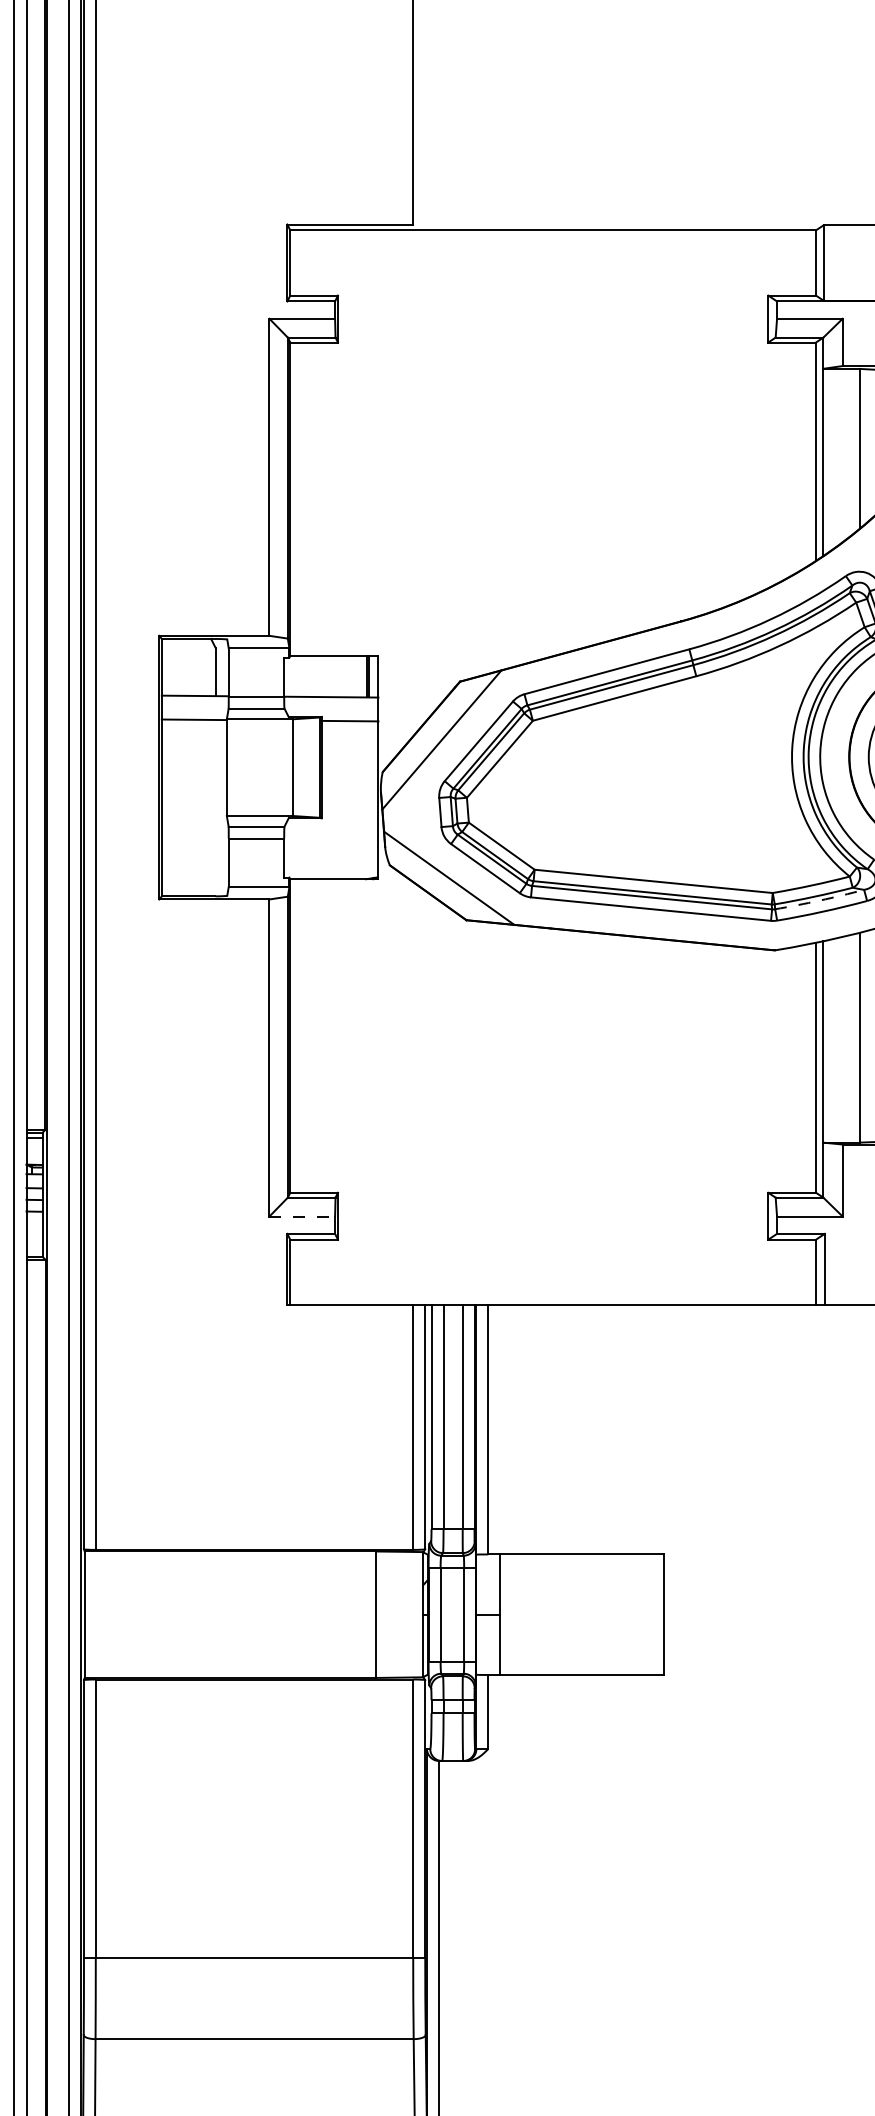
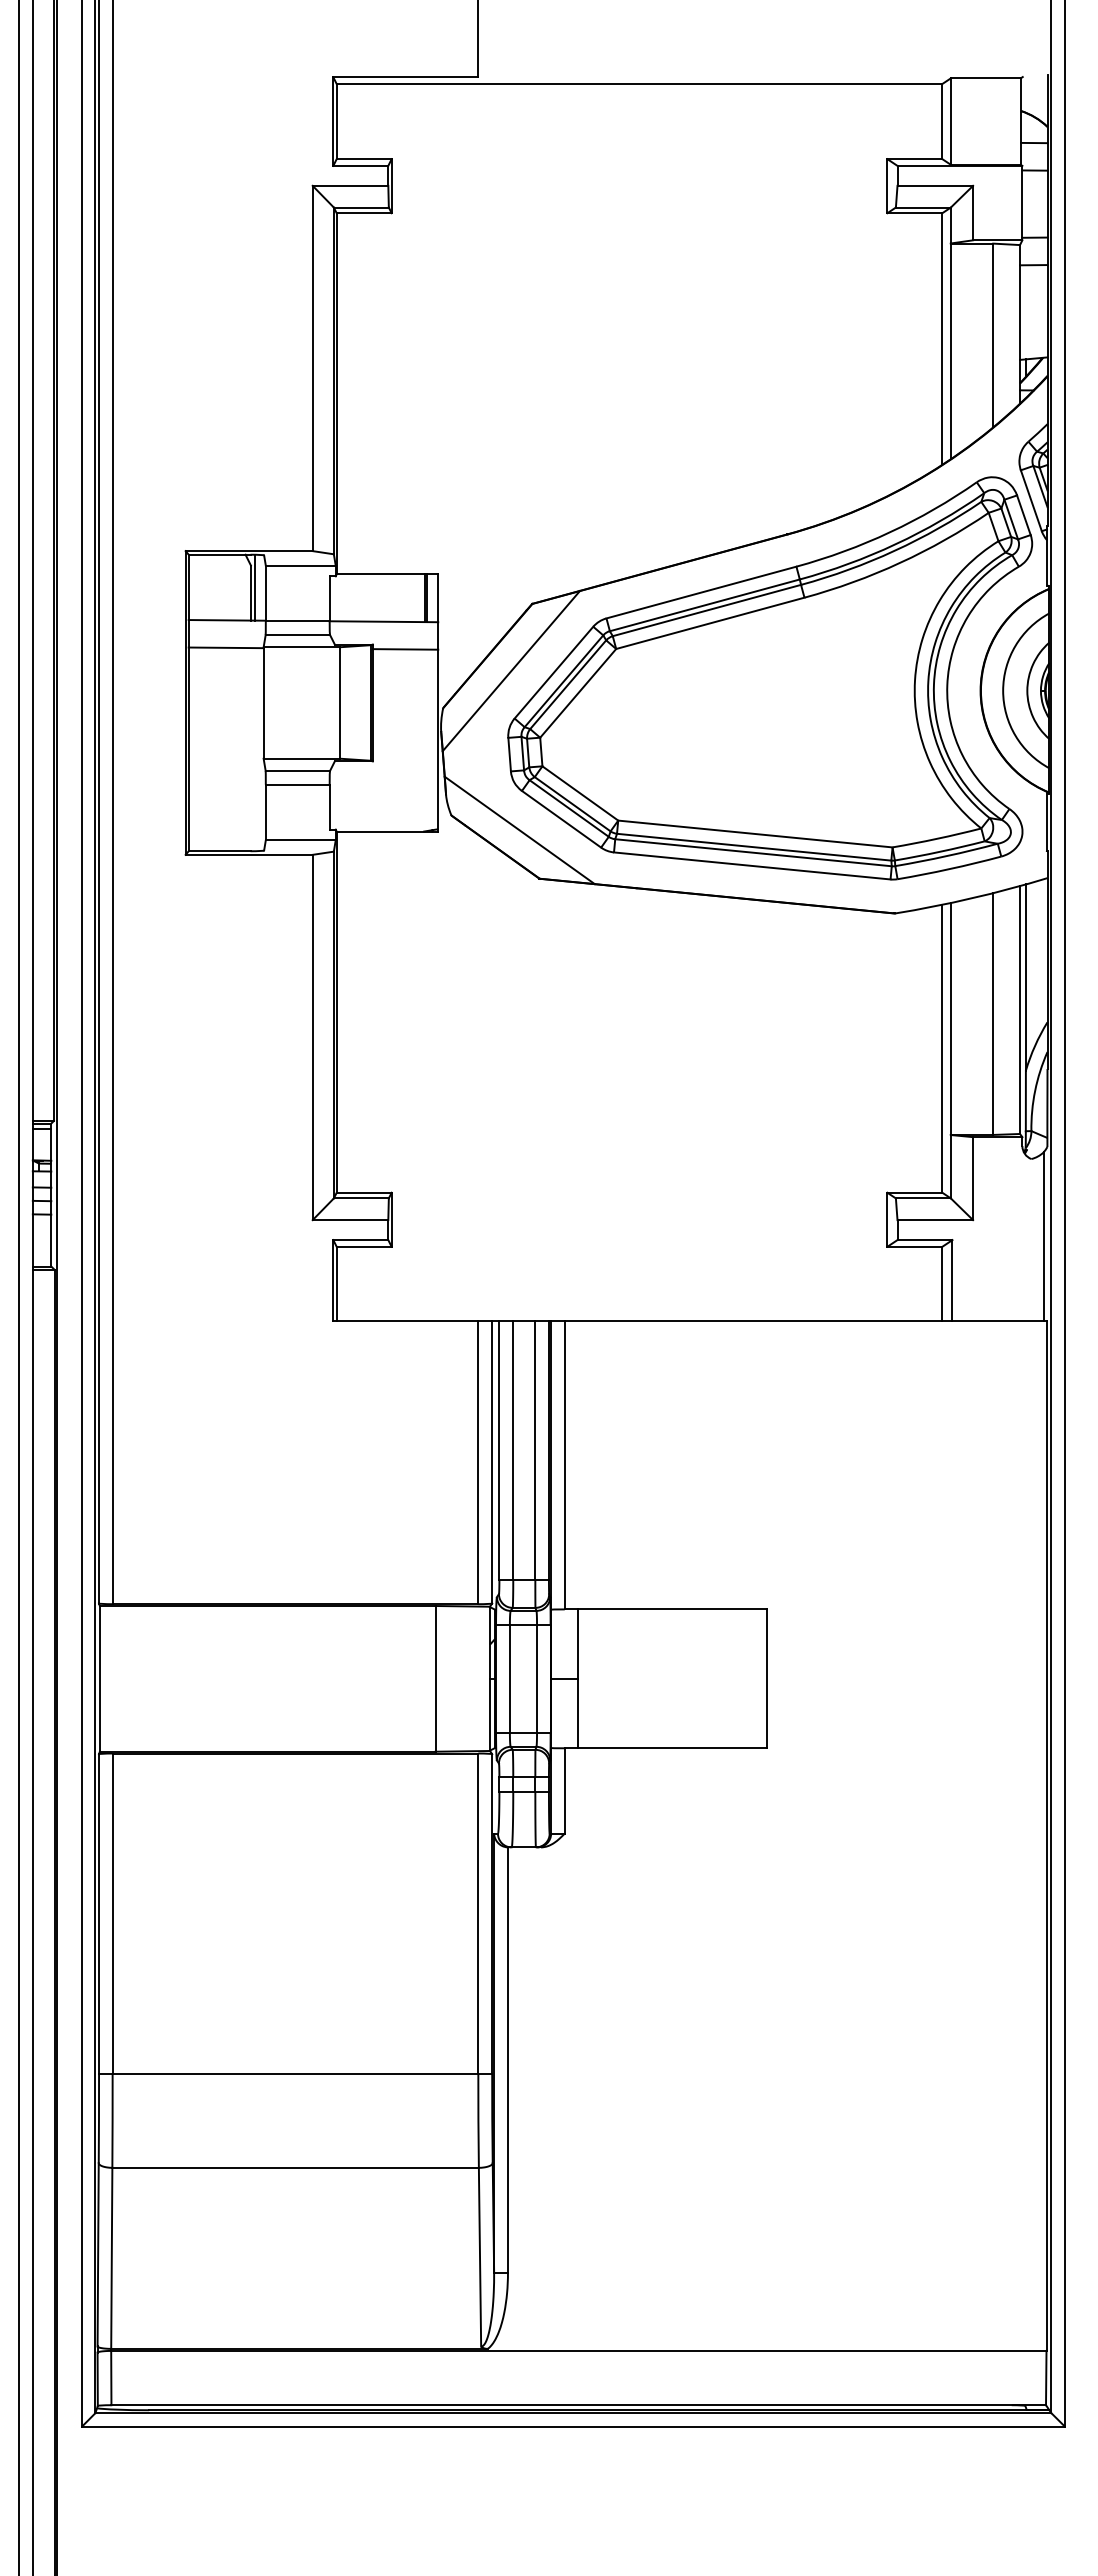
line: (219, 667) -> (255, 587), added
arc: (819, 900) -> (946, 856), dashed -> solid
line: (302, 1216) -> (350, 1220), dashed -> solid

